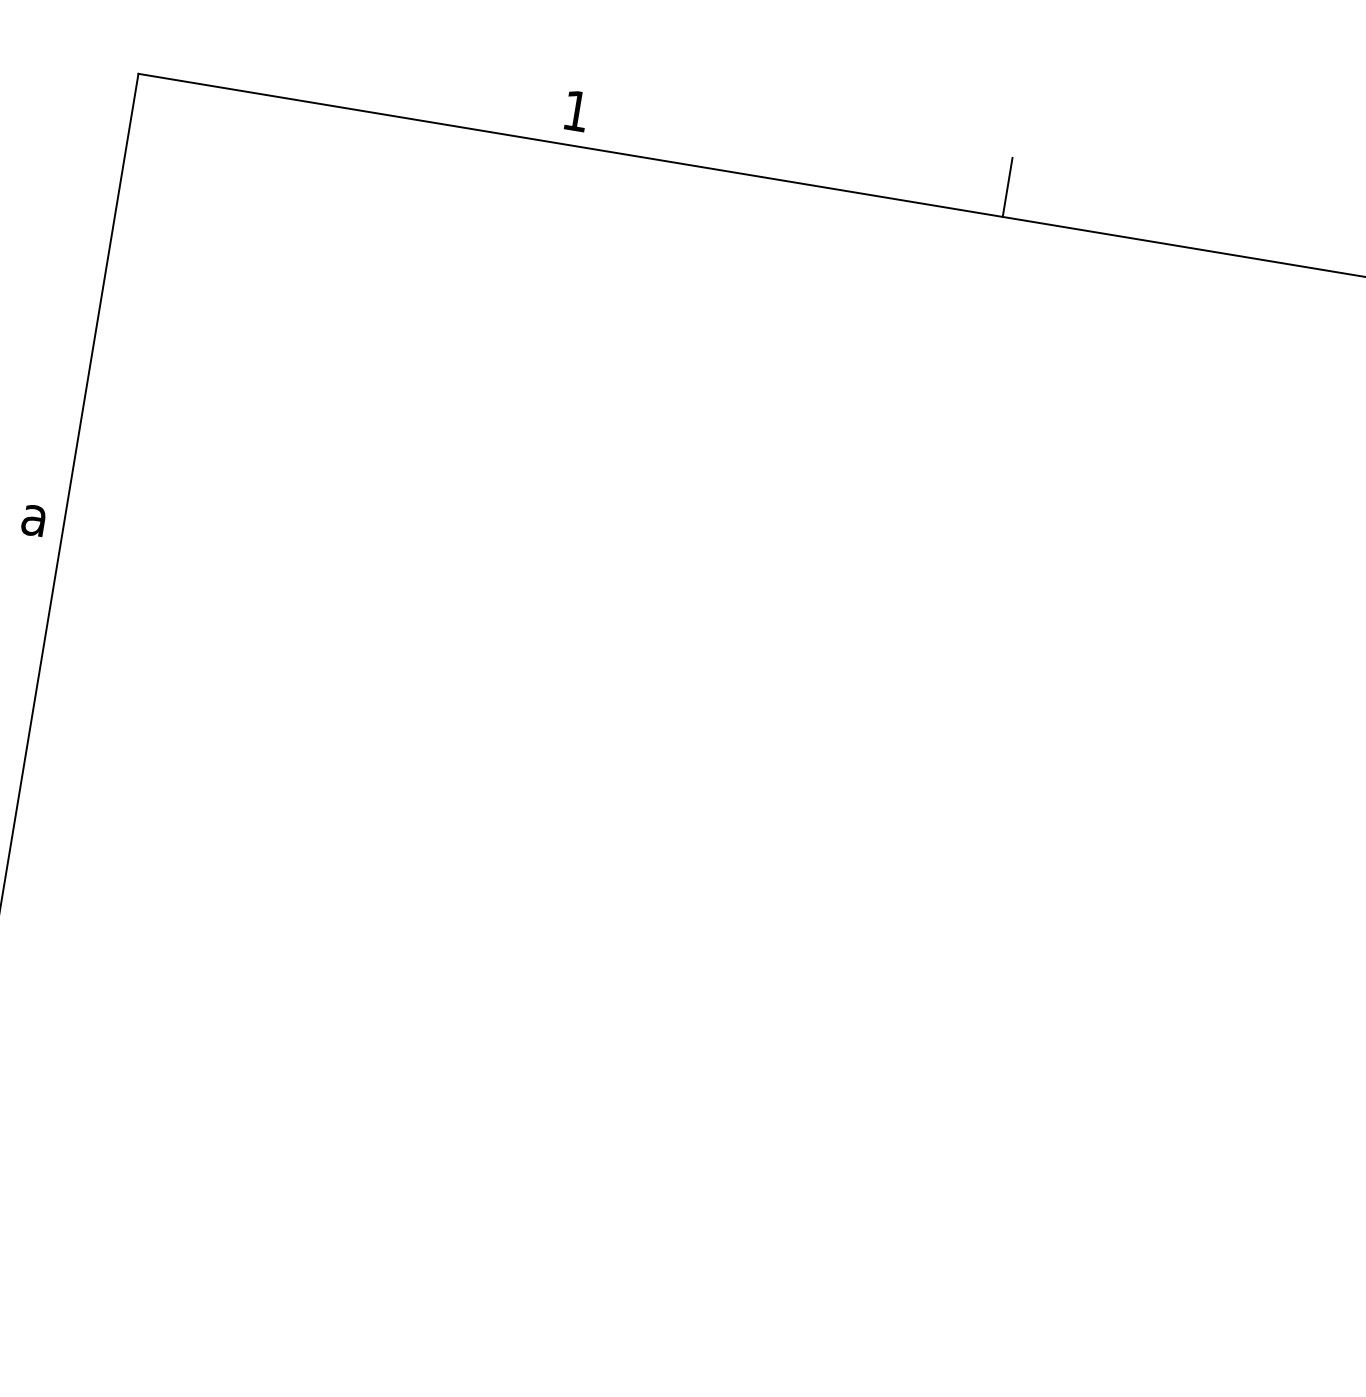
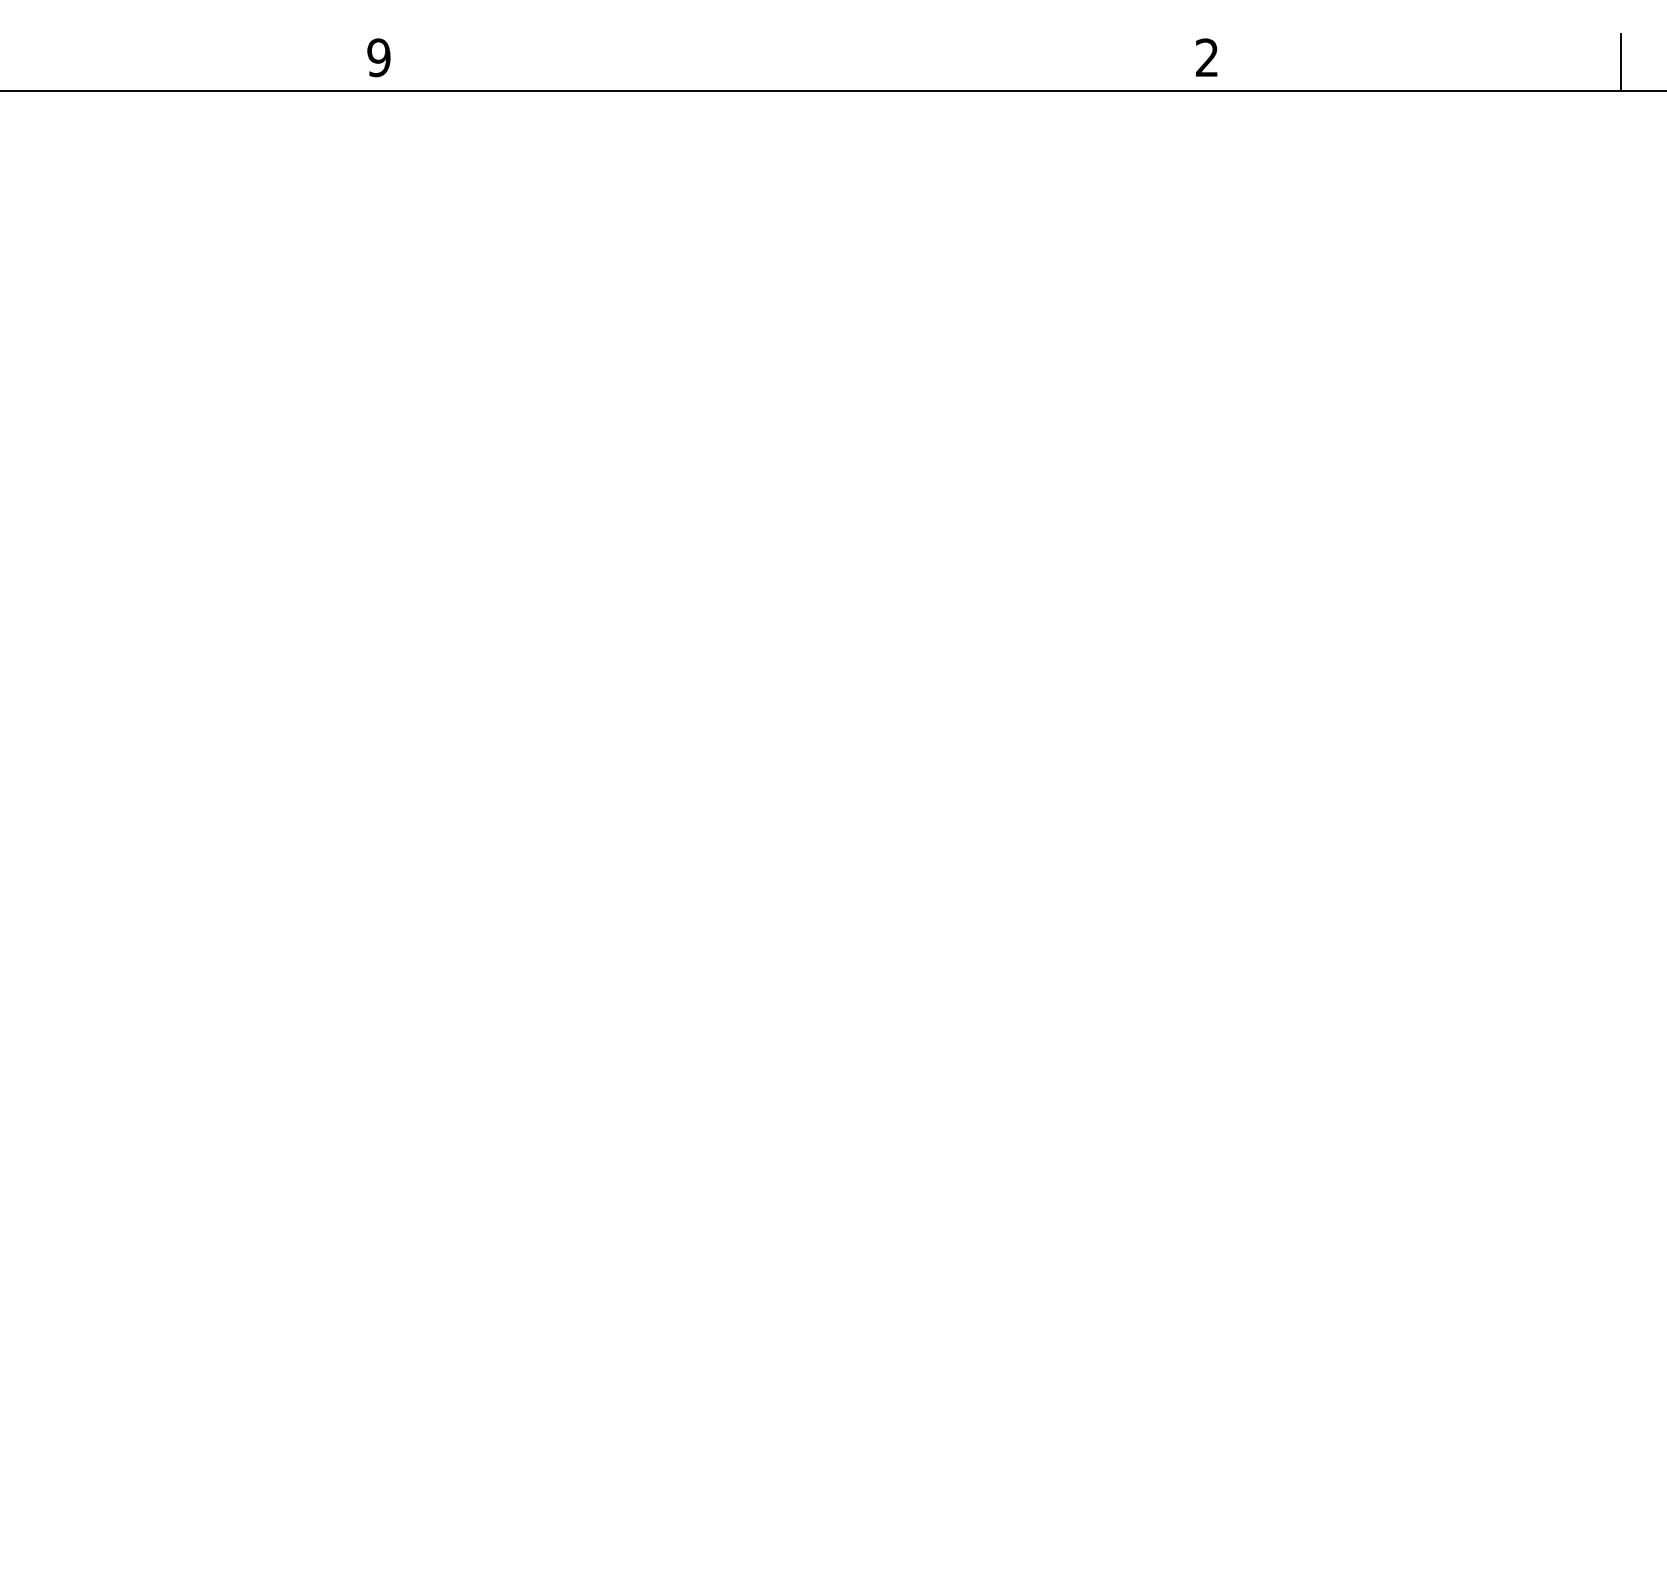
text: (575, 110) -> (378, 57), 1 -> 9
line: (1008, 187) -> (793, 62), removed

